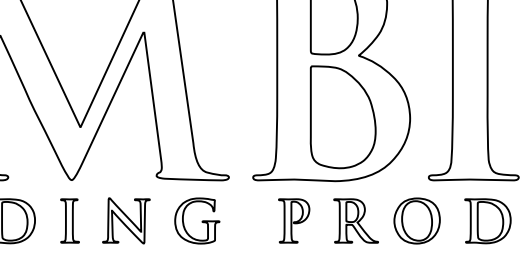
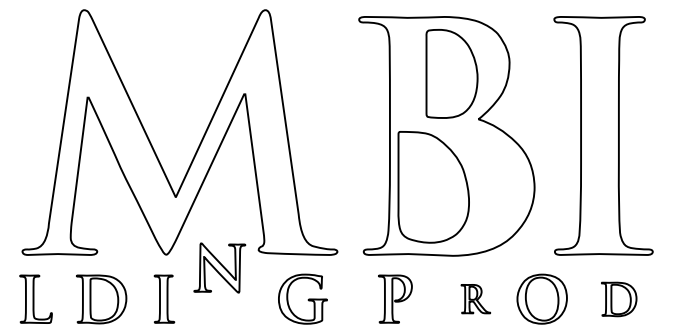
part: (342, 117) -> (433, 187), moved
part: (126, 220) -> (219, 267), moved
part: (294, 220) -> (395, 298), moved
part: (355, 220) -> (475, 298), size x0.6
part: (487, 221) -> (618, 299), size x0.7

